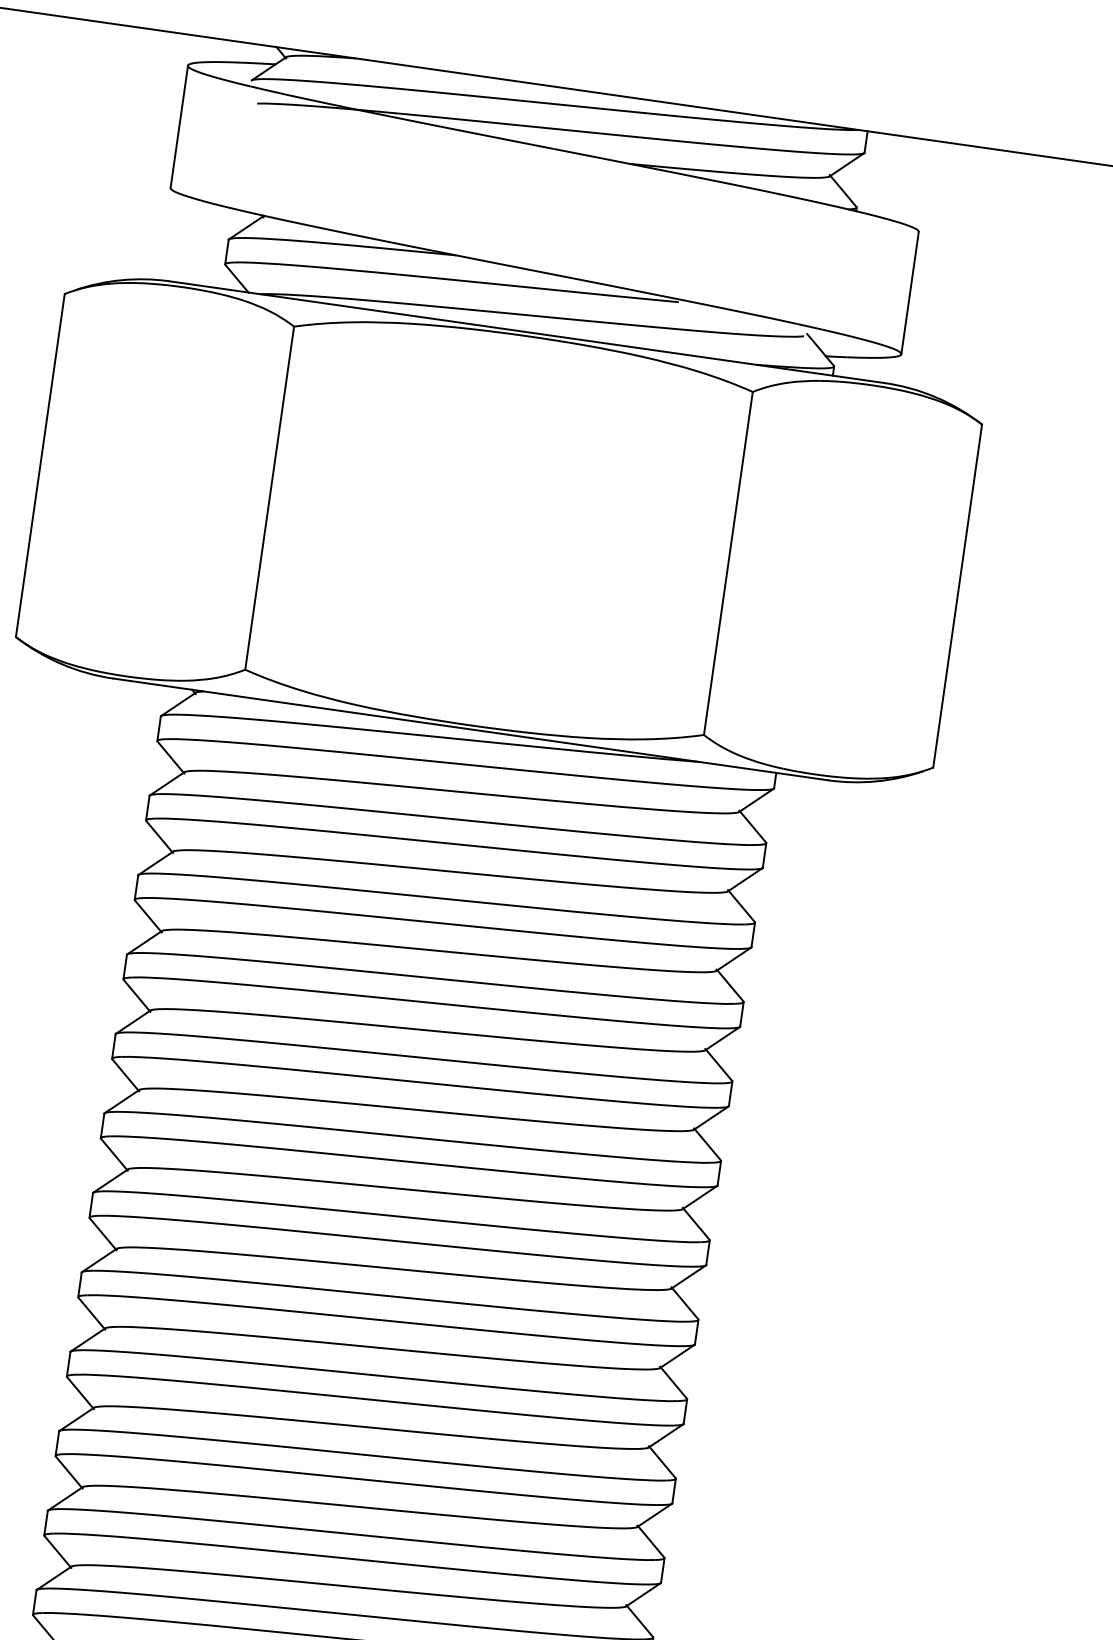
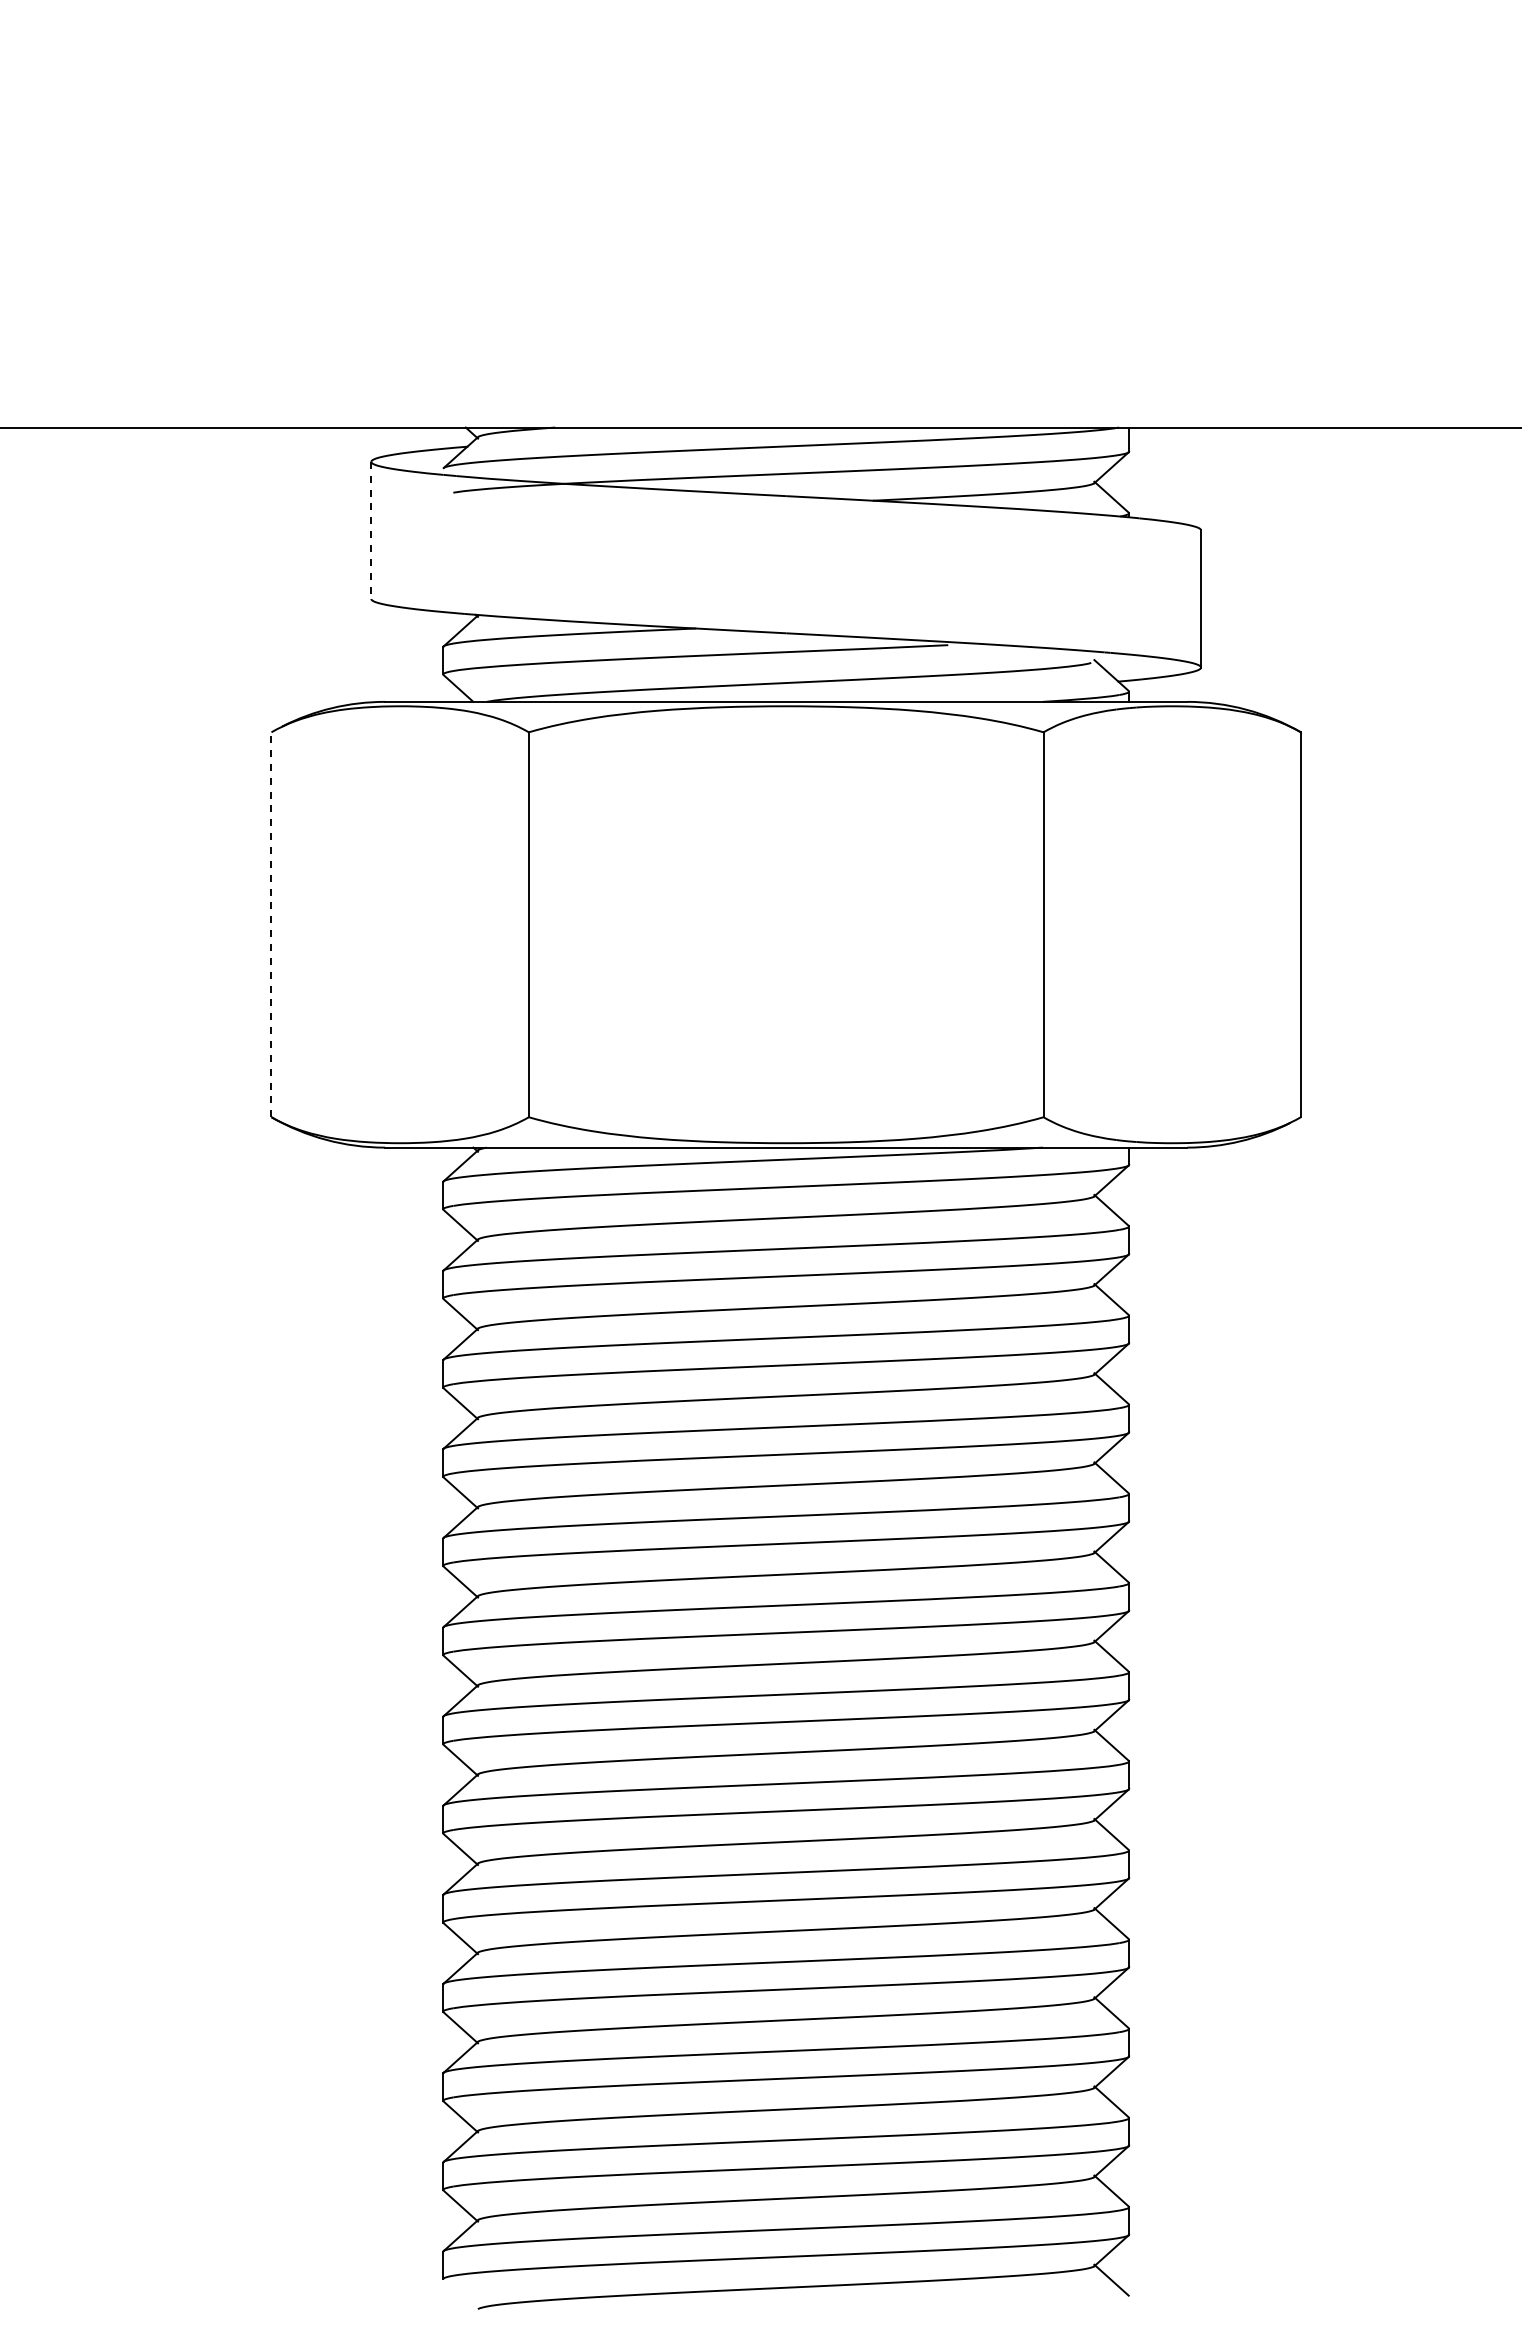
line: (179, 126) -> (371, 530), solid -> dashed
line: (40, 465) -> (271, 924), solid -> dashed

